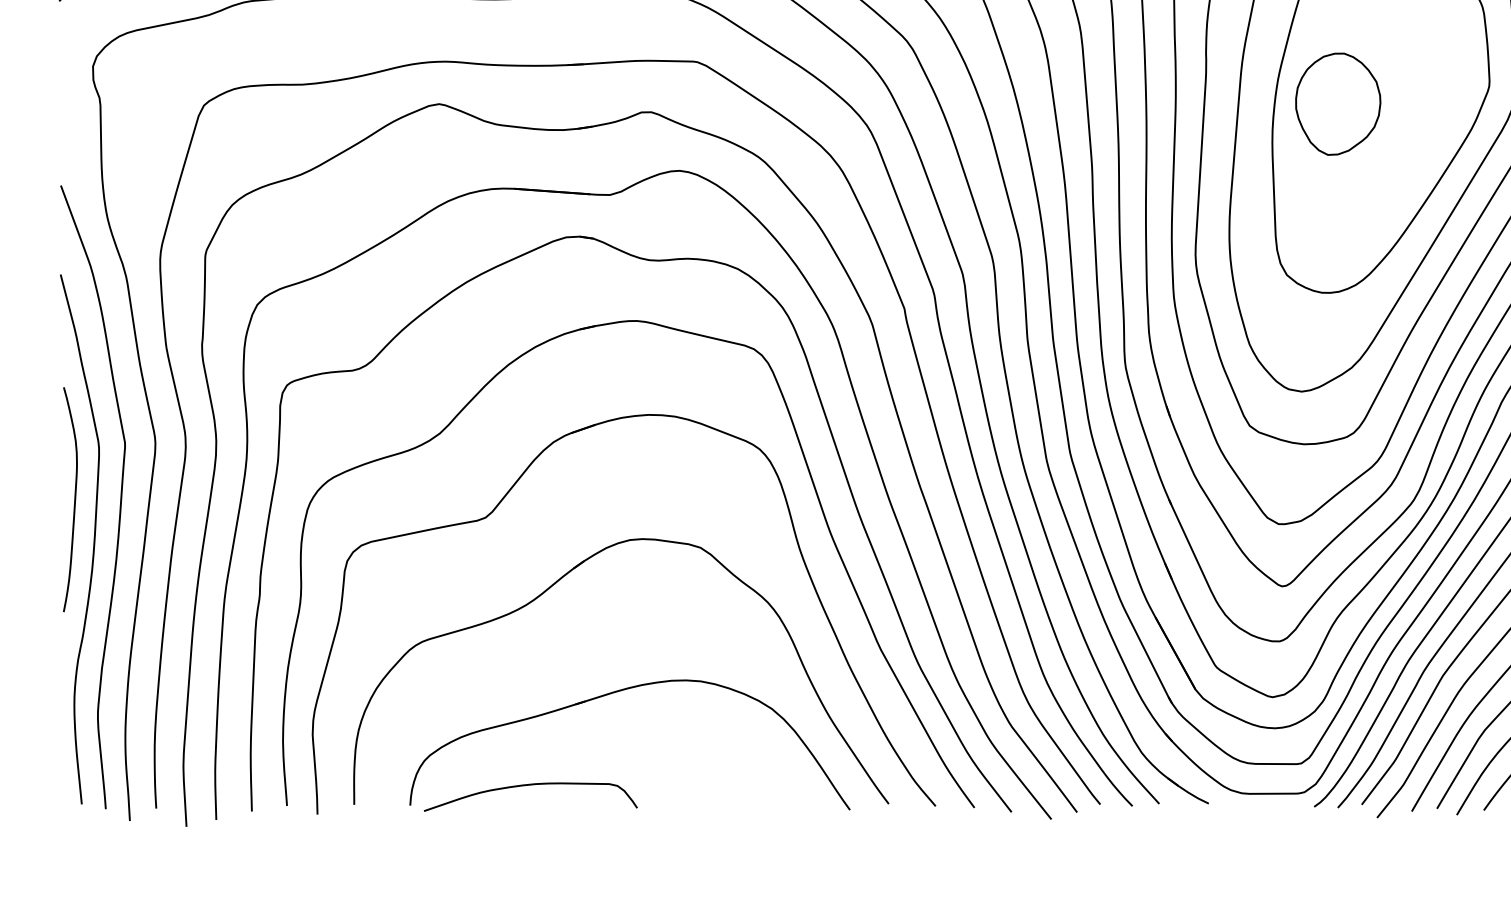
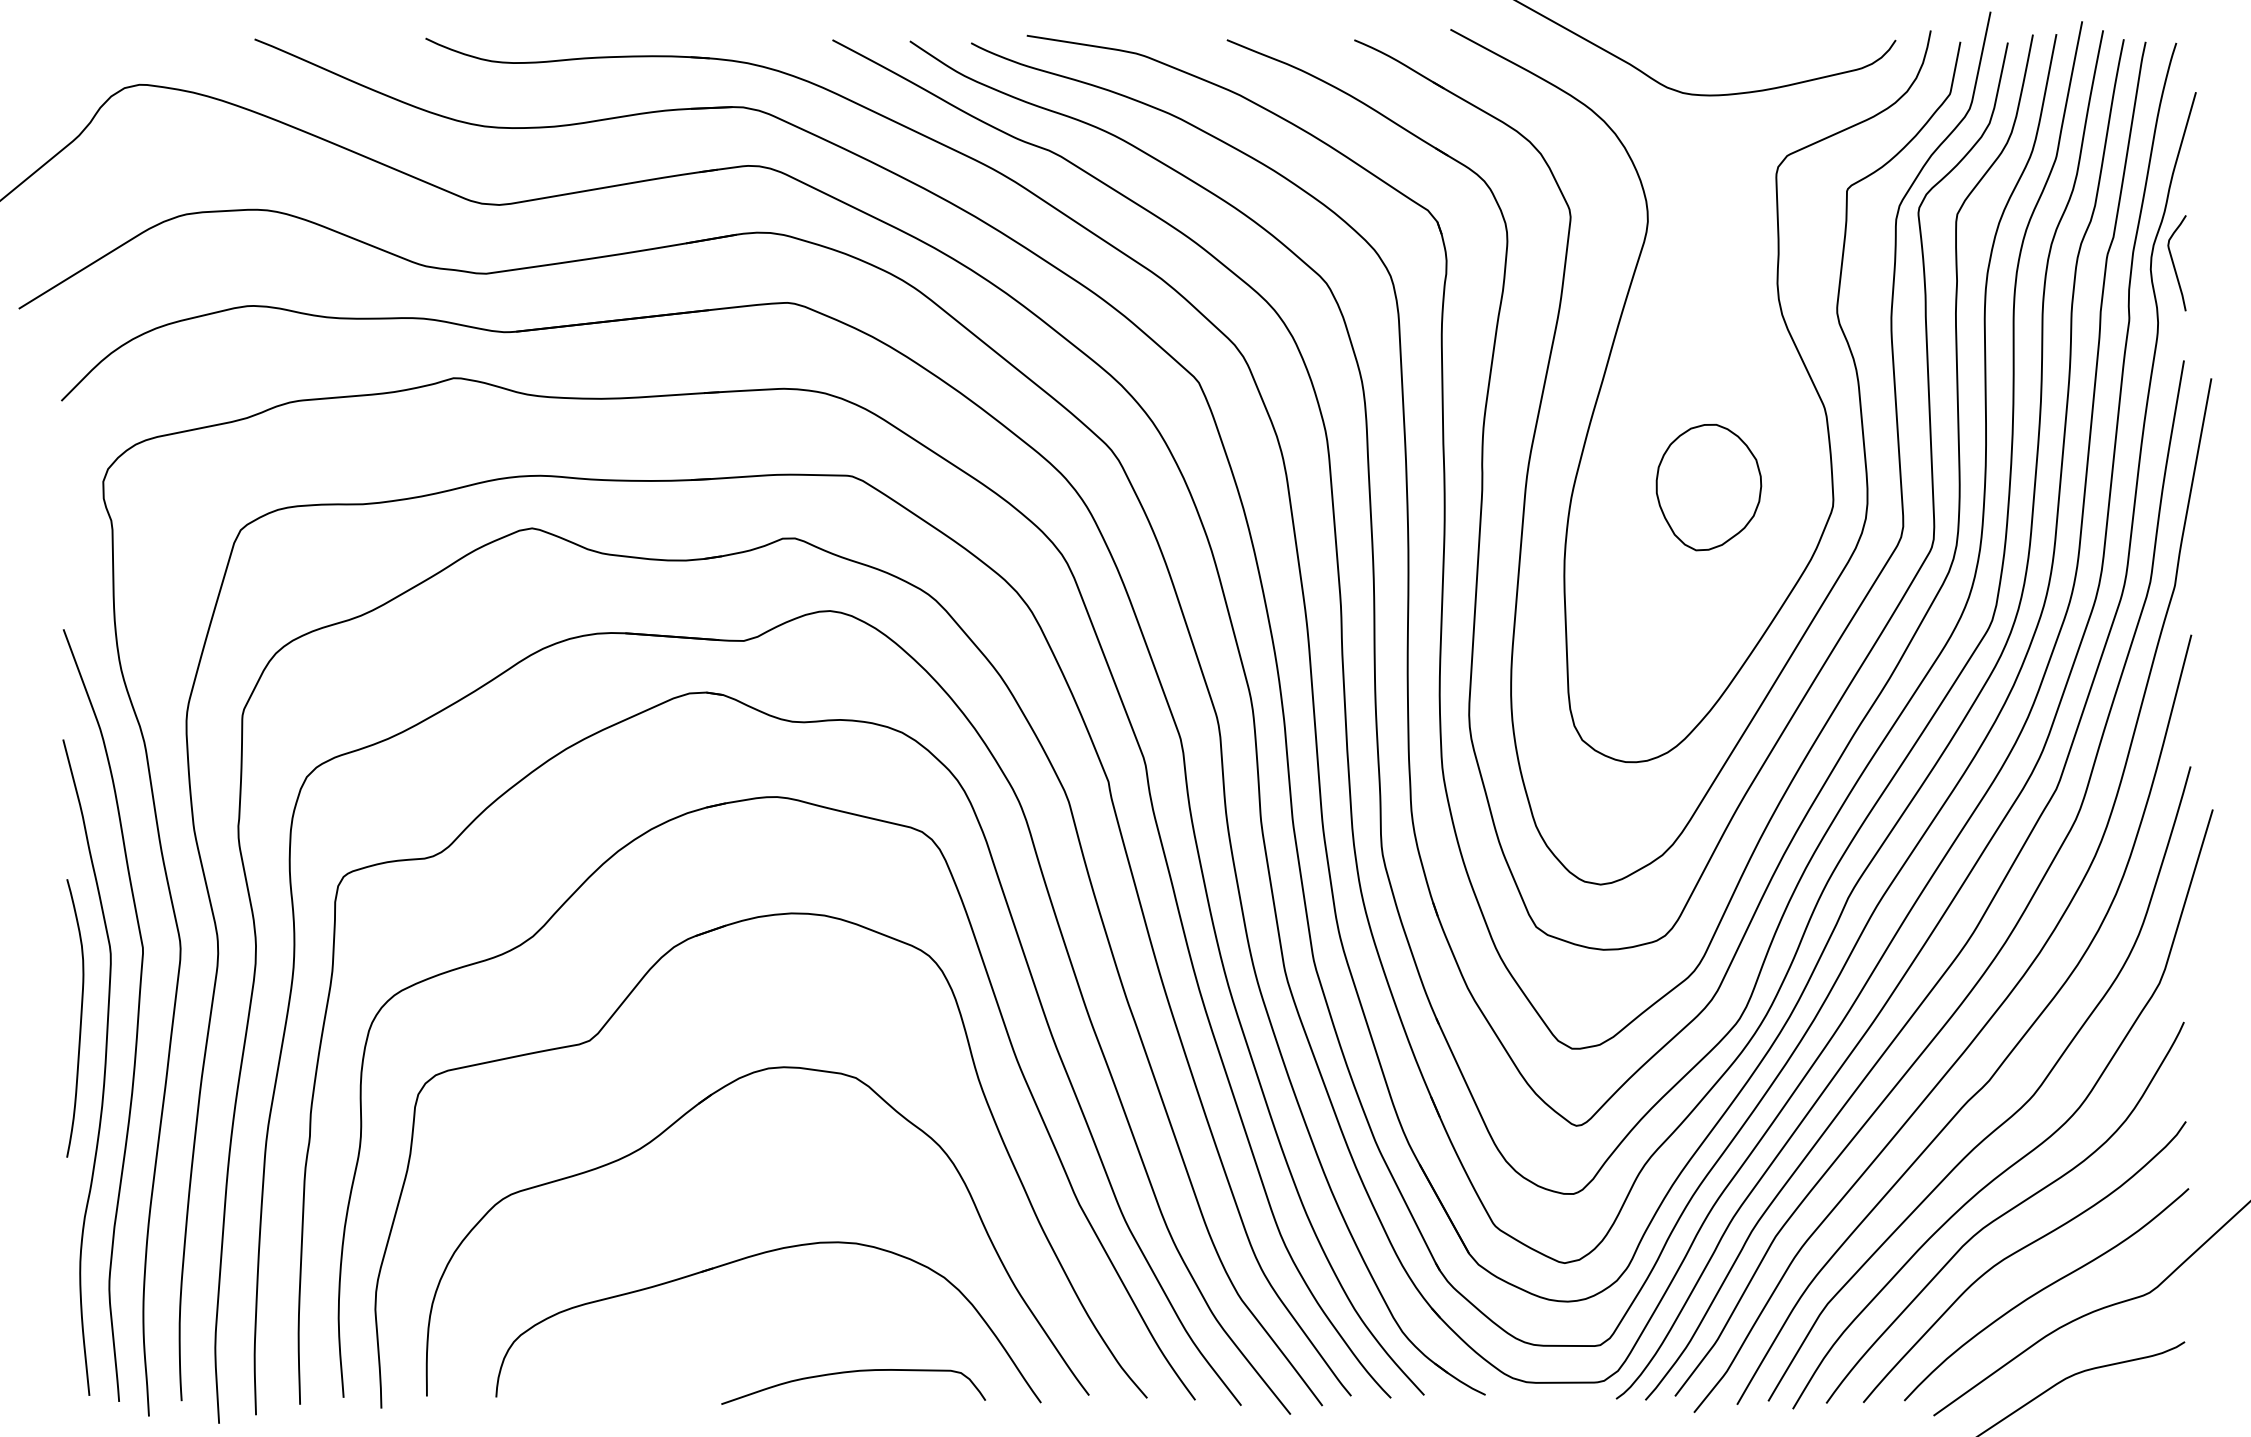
part: (1337, 104) -> (1708, 487), moved
curve: (530, 785) -> (853, 1372), moved

